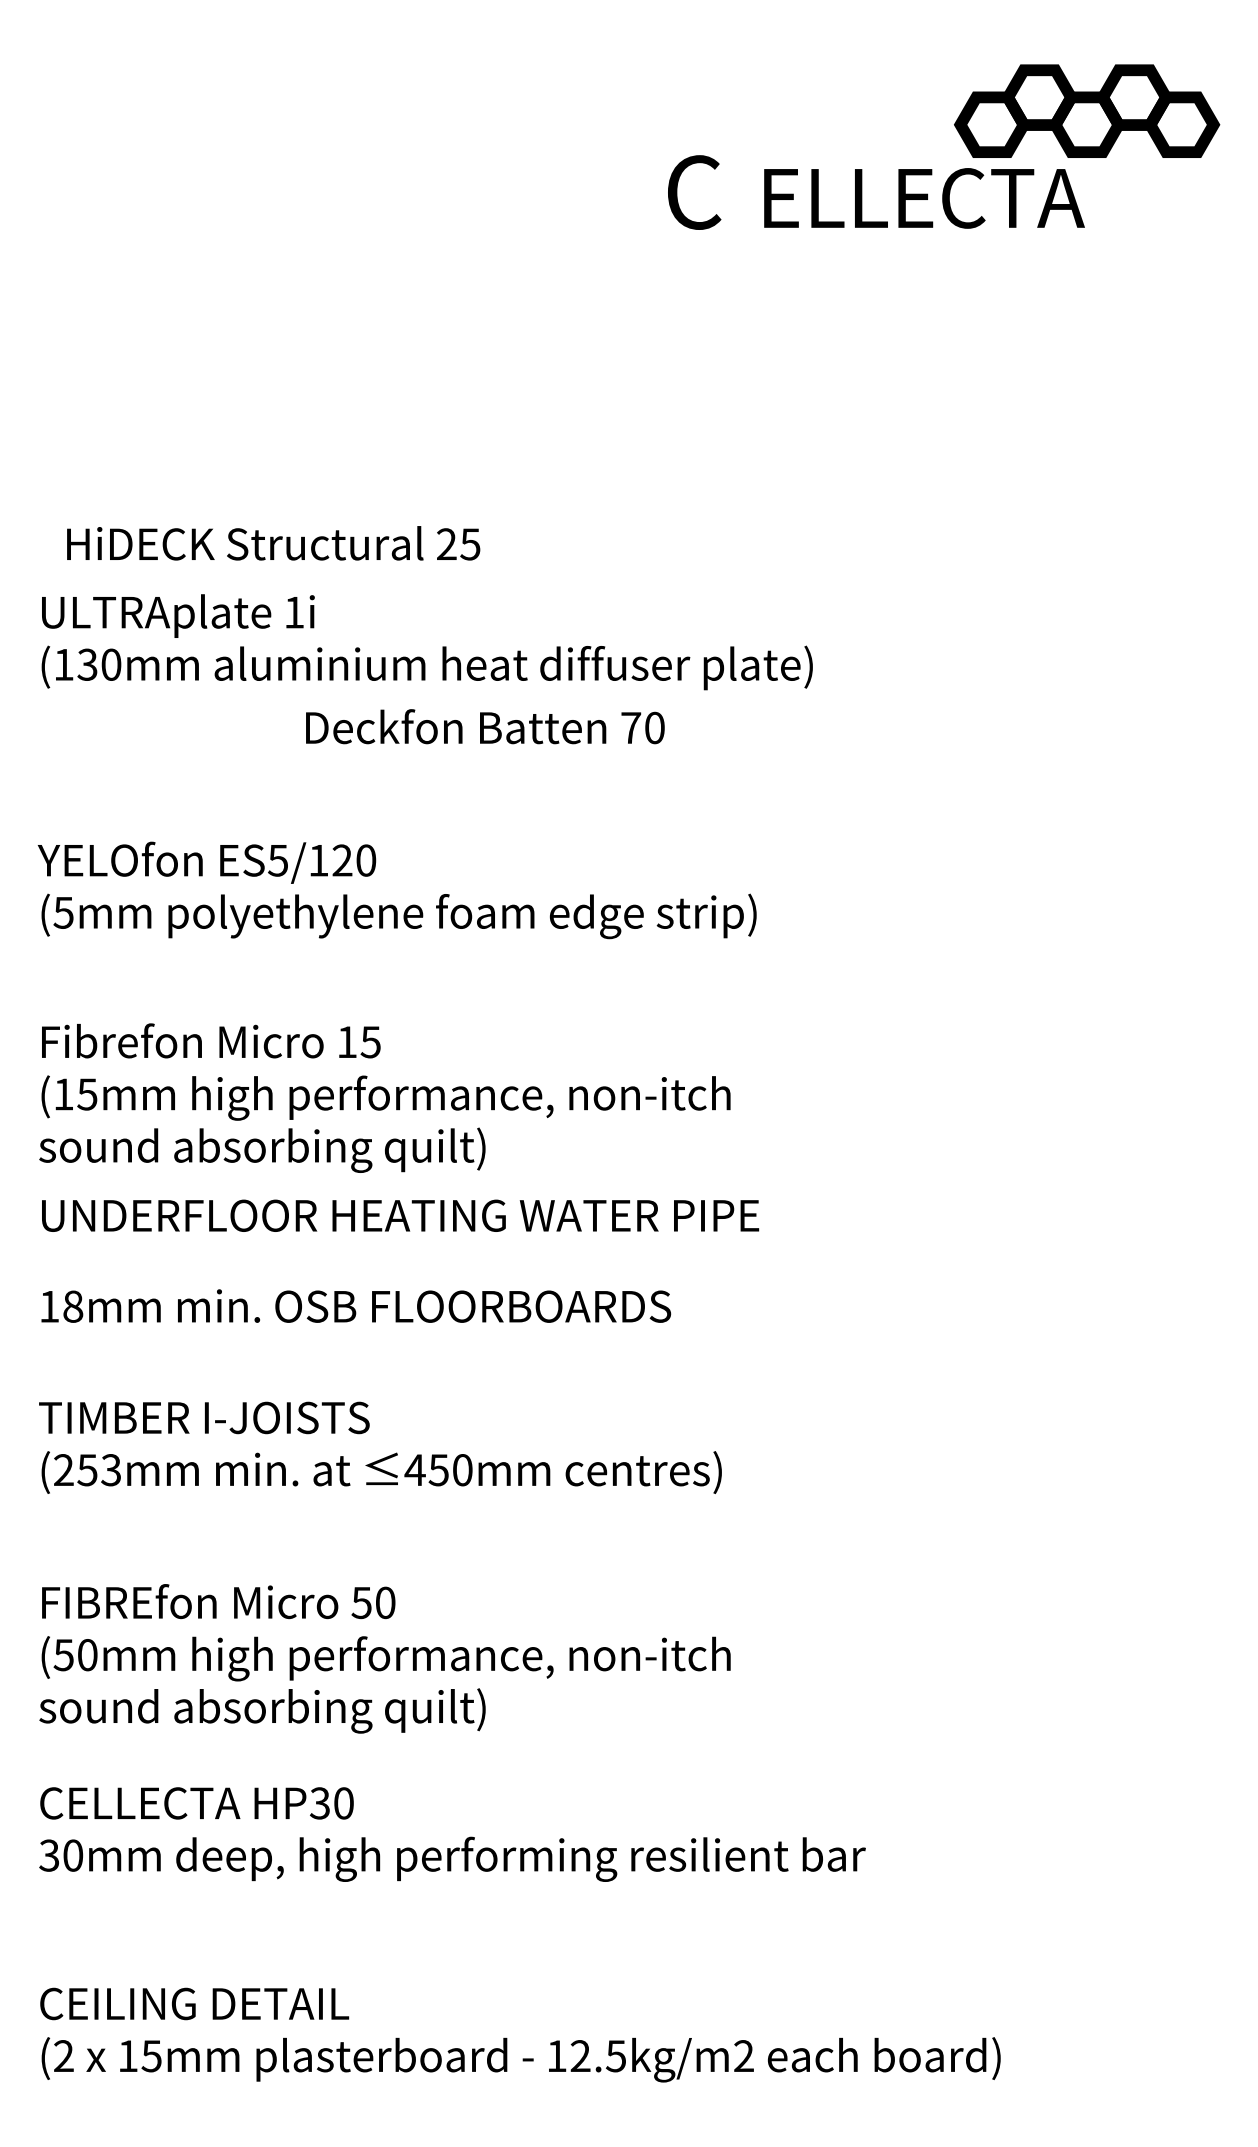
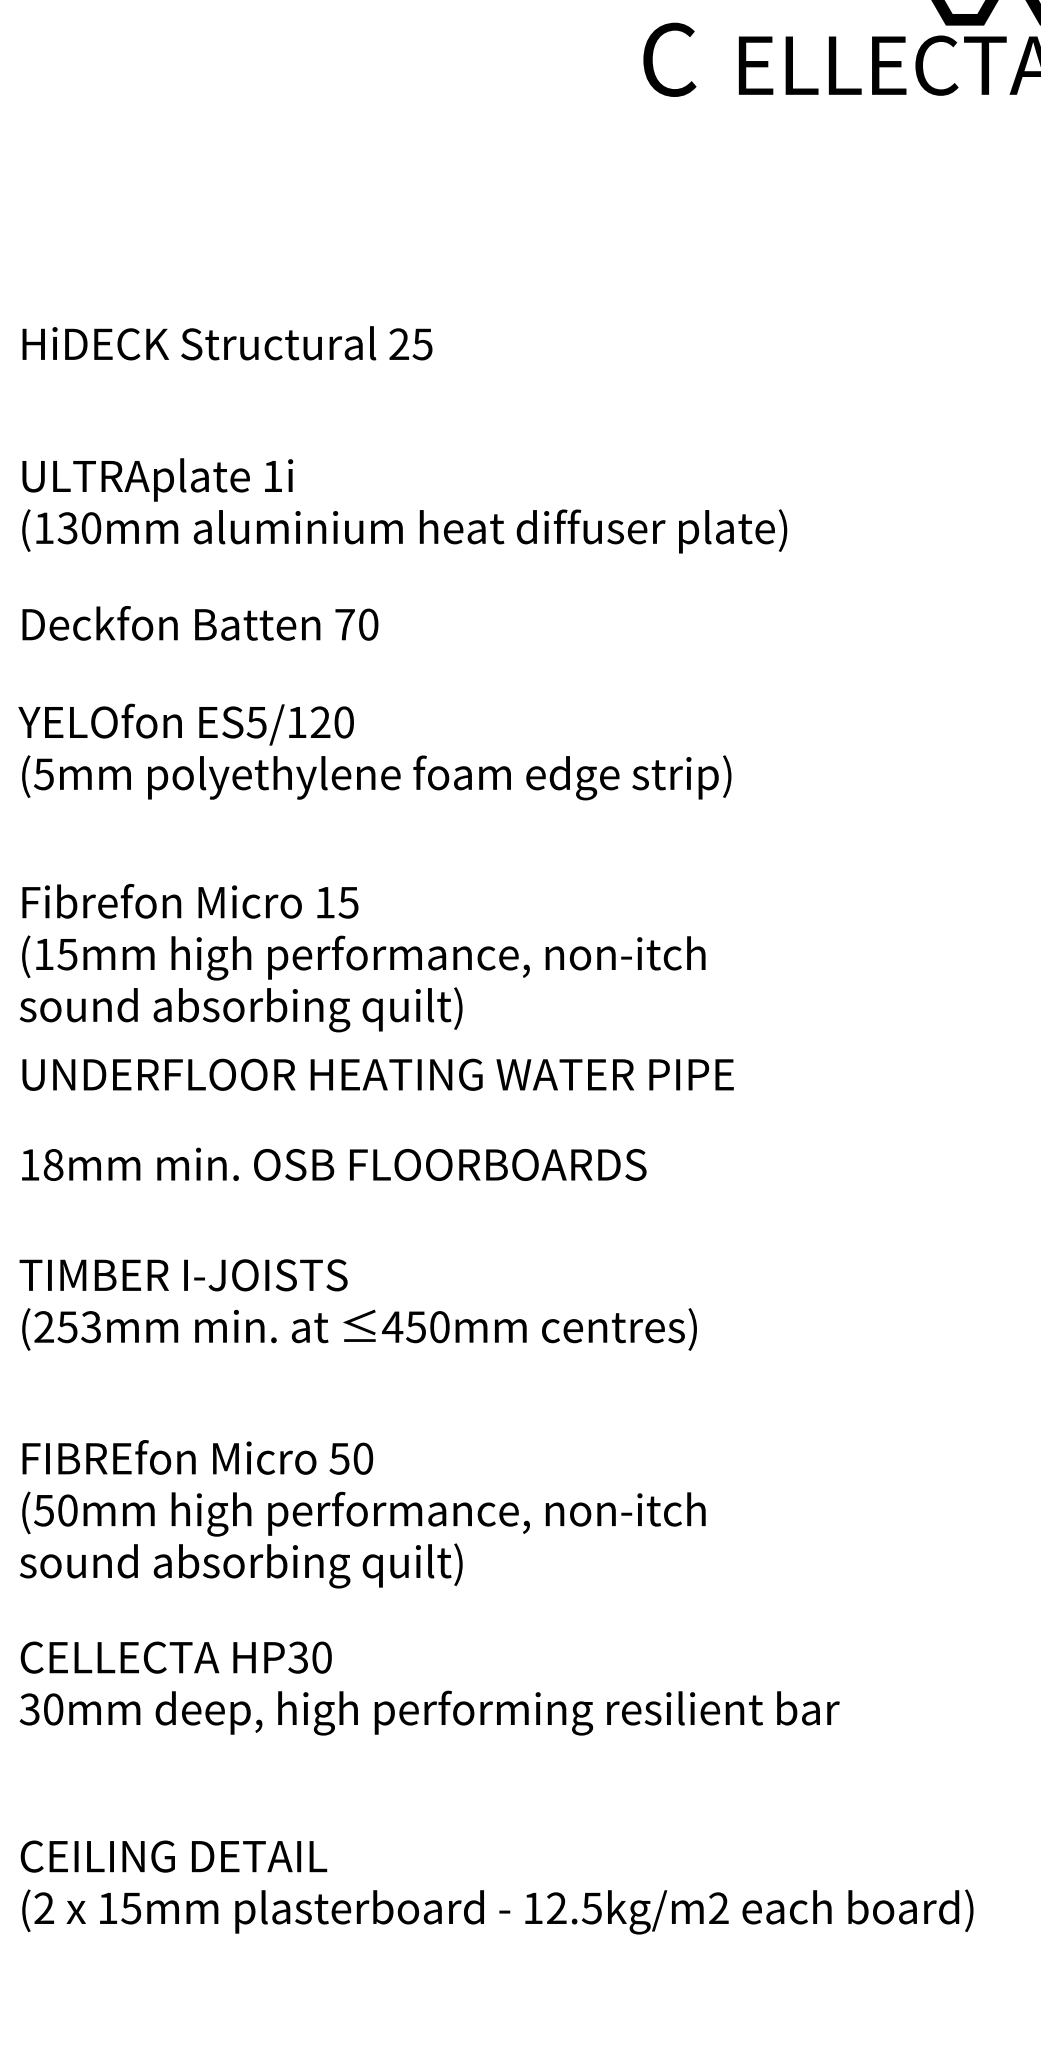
text: (273, 543) -> (227, 343), moved
text: (485, 726) -> (200, 623), moved

